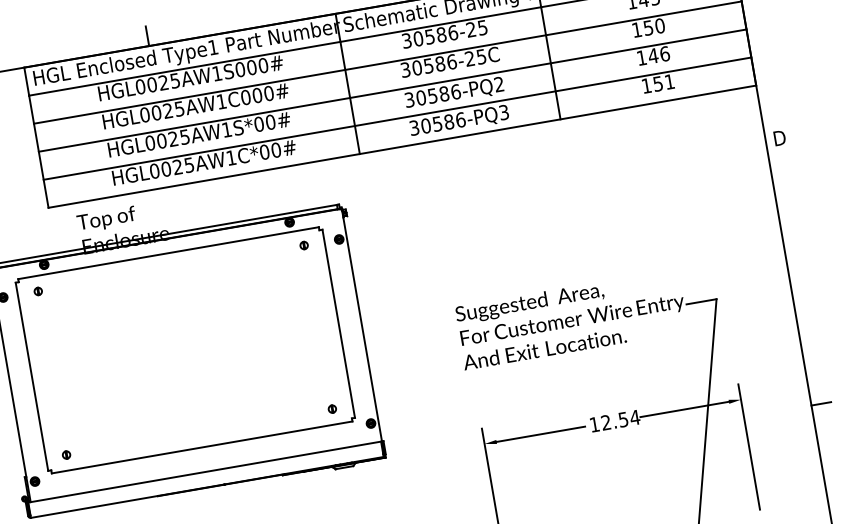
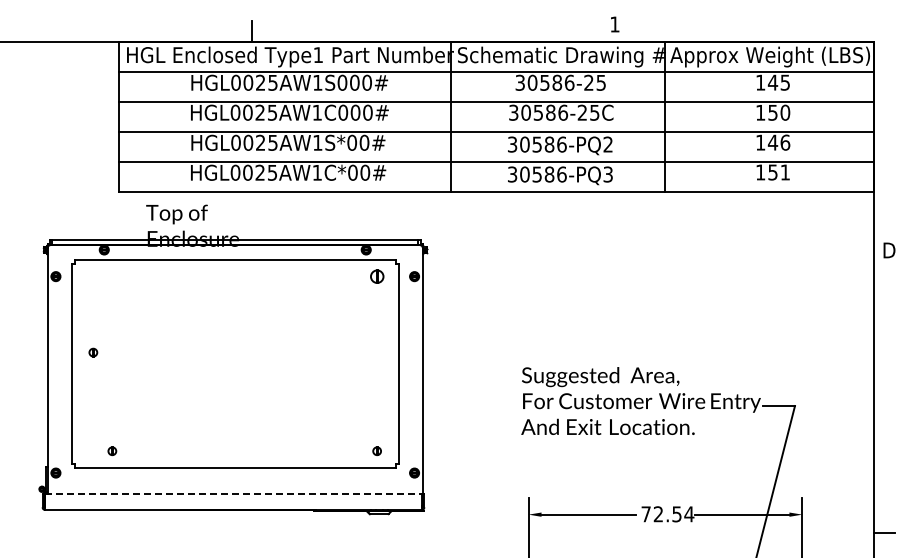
part: (303, 245) -> (376, 276), size x1.6
part: (38, 291) -> (93, 352), moved
text: (594, 424) -> (645, 514), 12.54 -> 72.54
part: (66, 455) -> (112, 451), moved
line: (205, 471) -> (234, 493), solid -> dashed

